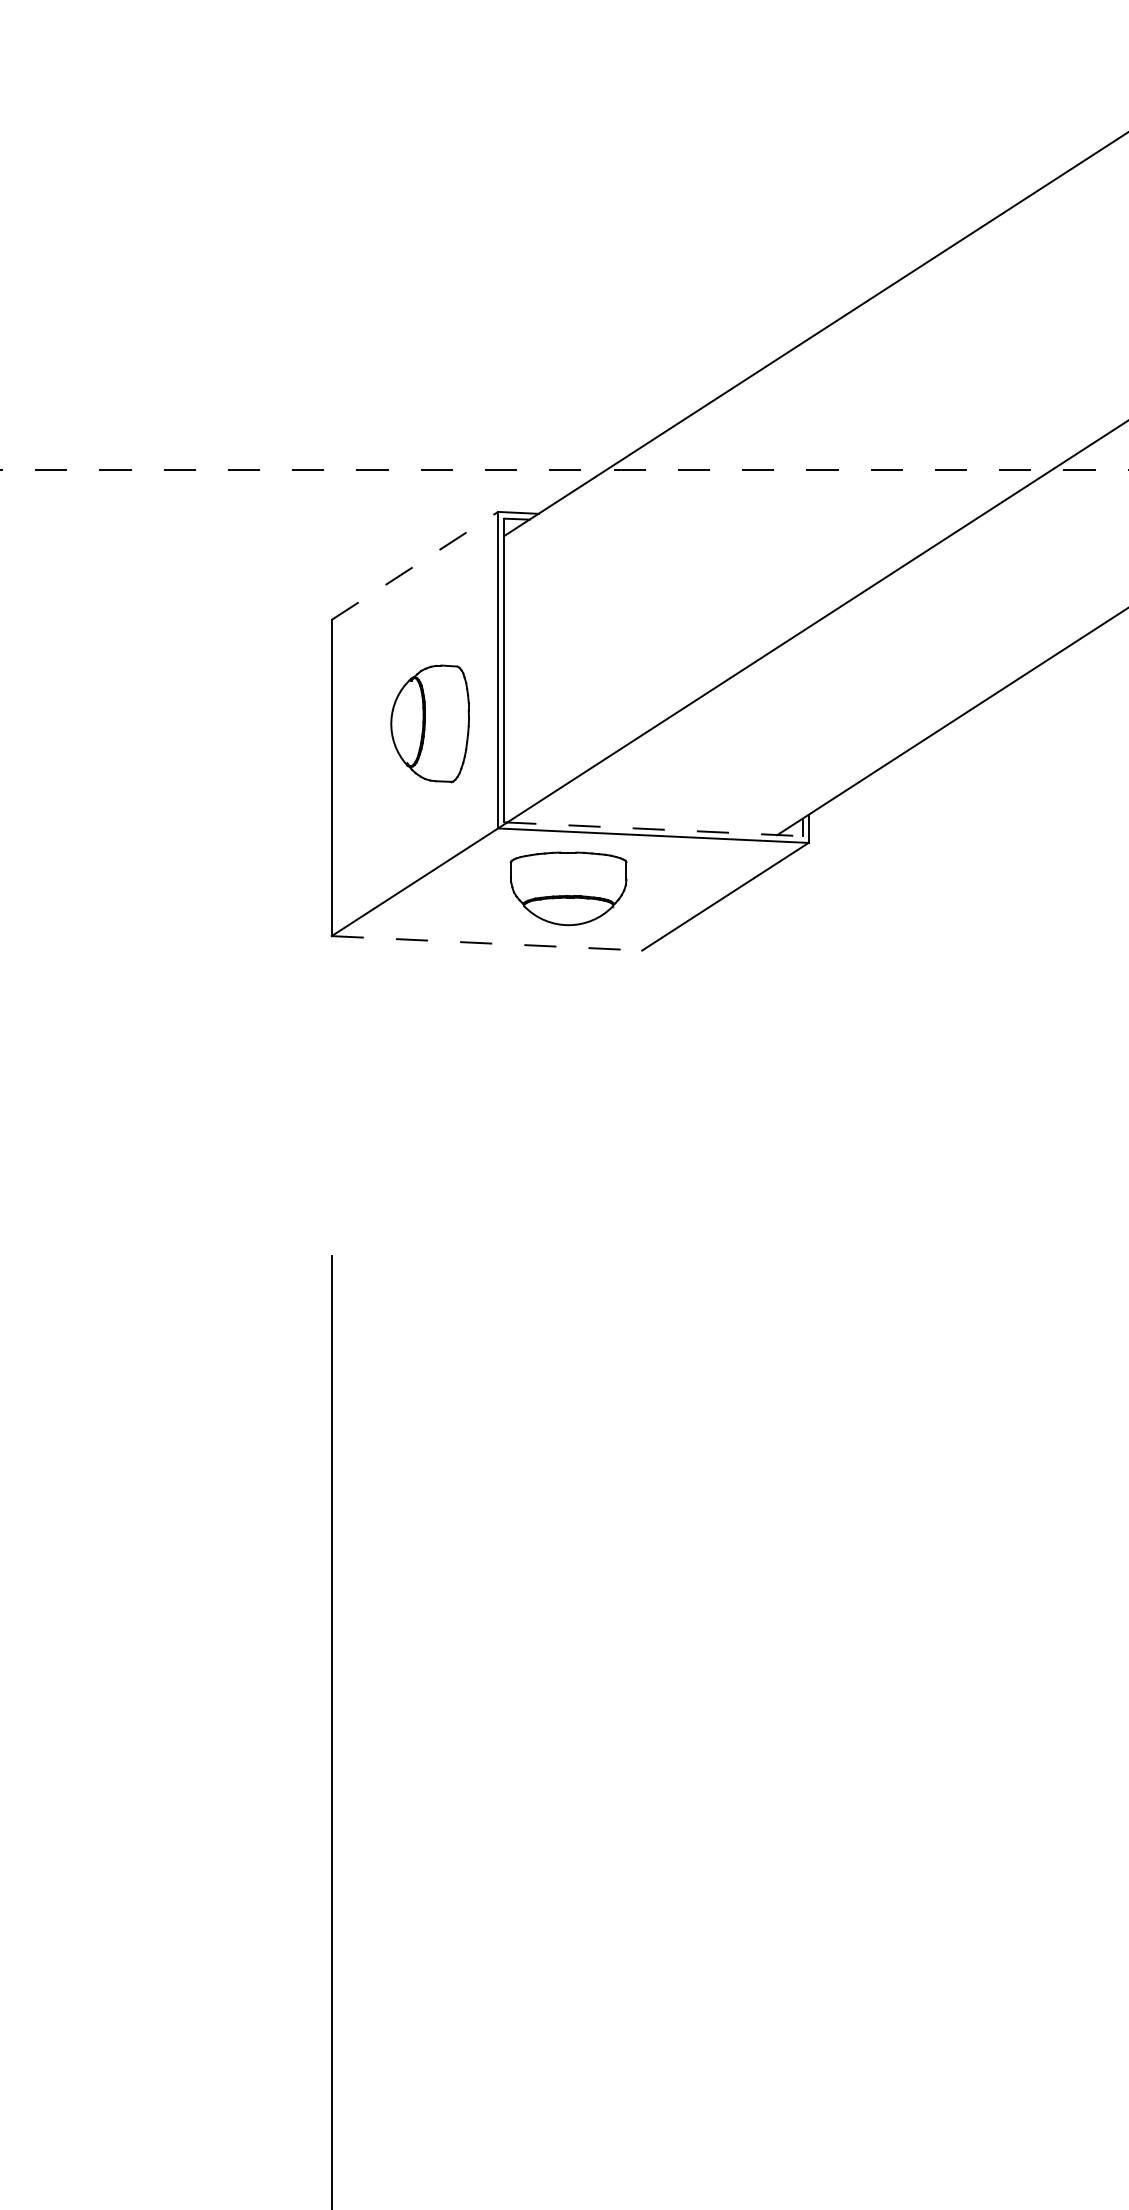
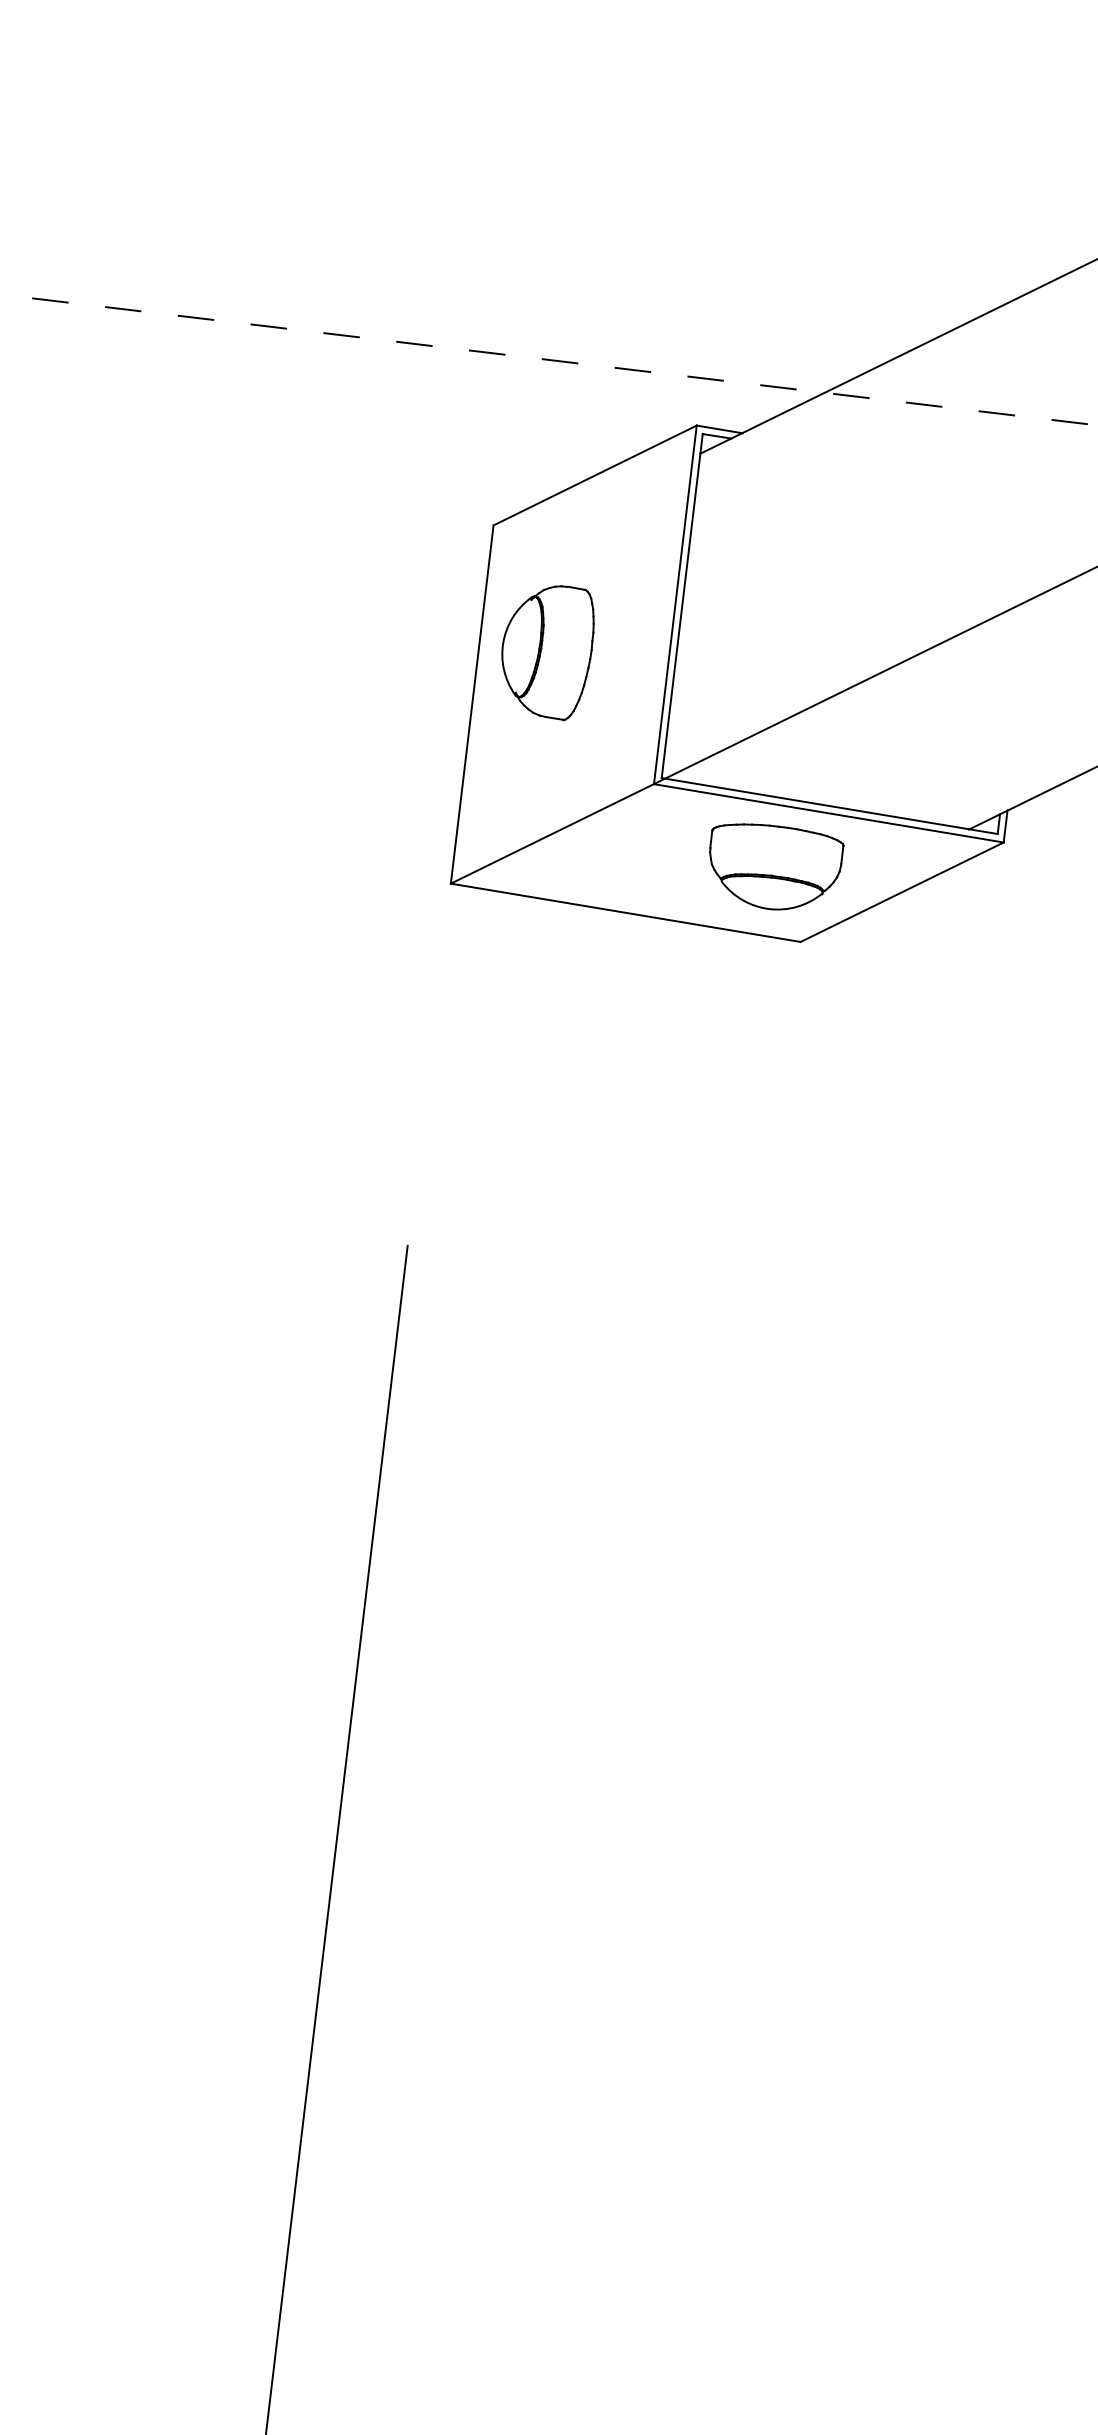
line: (415, 565) -> (595, 475), dashed -> solid
part: (429, 723) -> (546, 650), moved
line: (653, 829) -> (829, 806), dashed -> solid
part: (568, 888) -> (774, 867), moved
line: (487, 943) -> (626, 913), dashed -> solid

